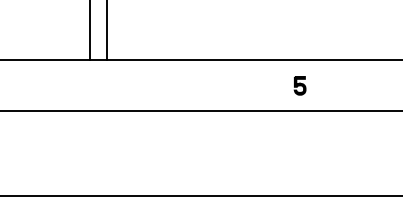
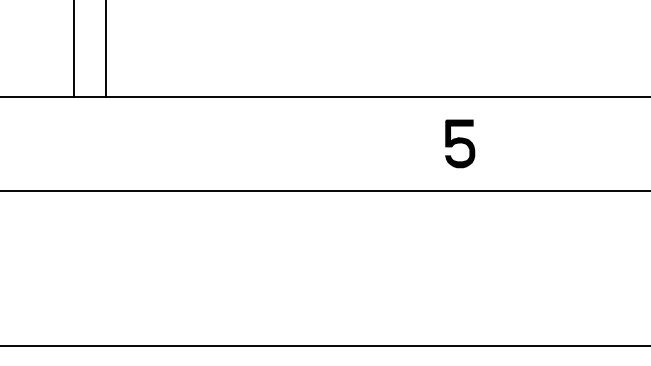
part: (299, 85) -> (458, 143), size x1.43

